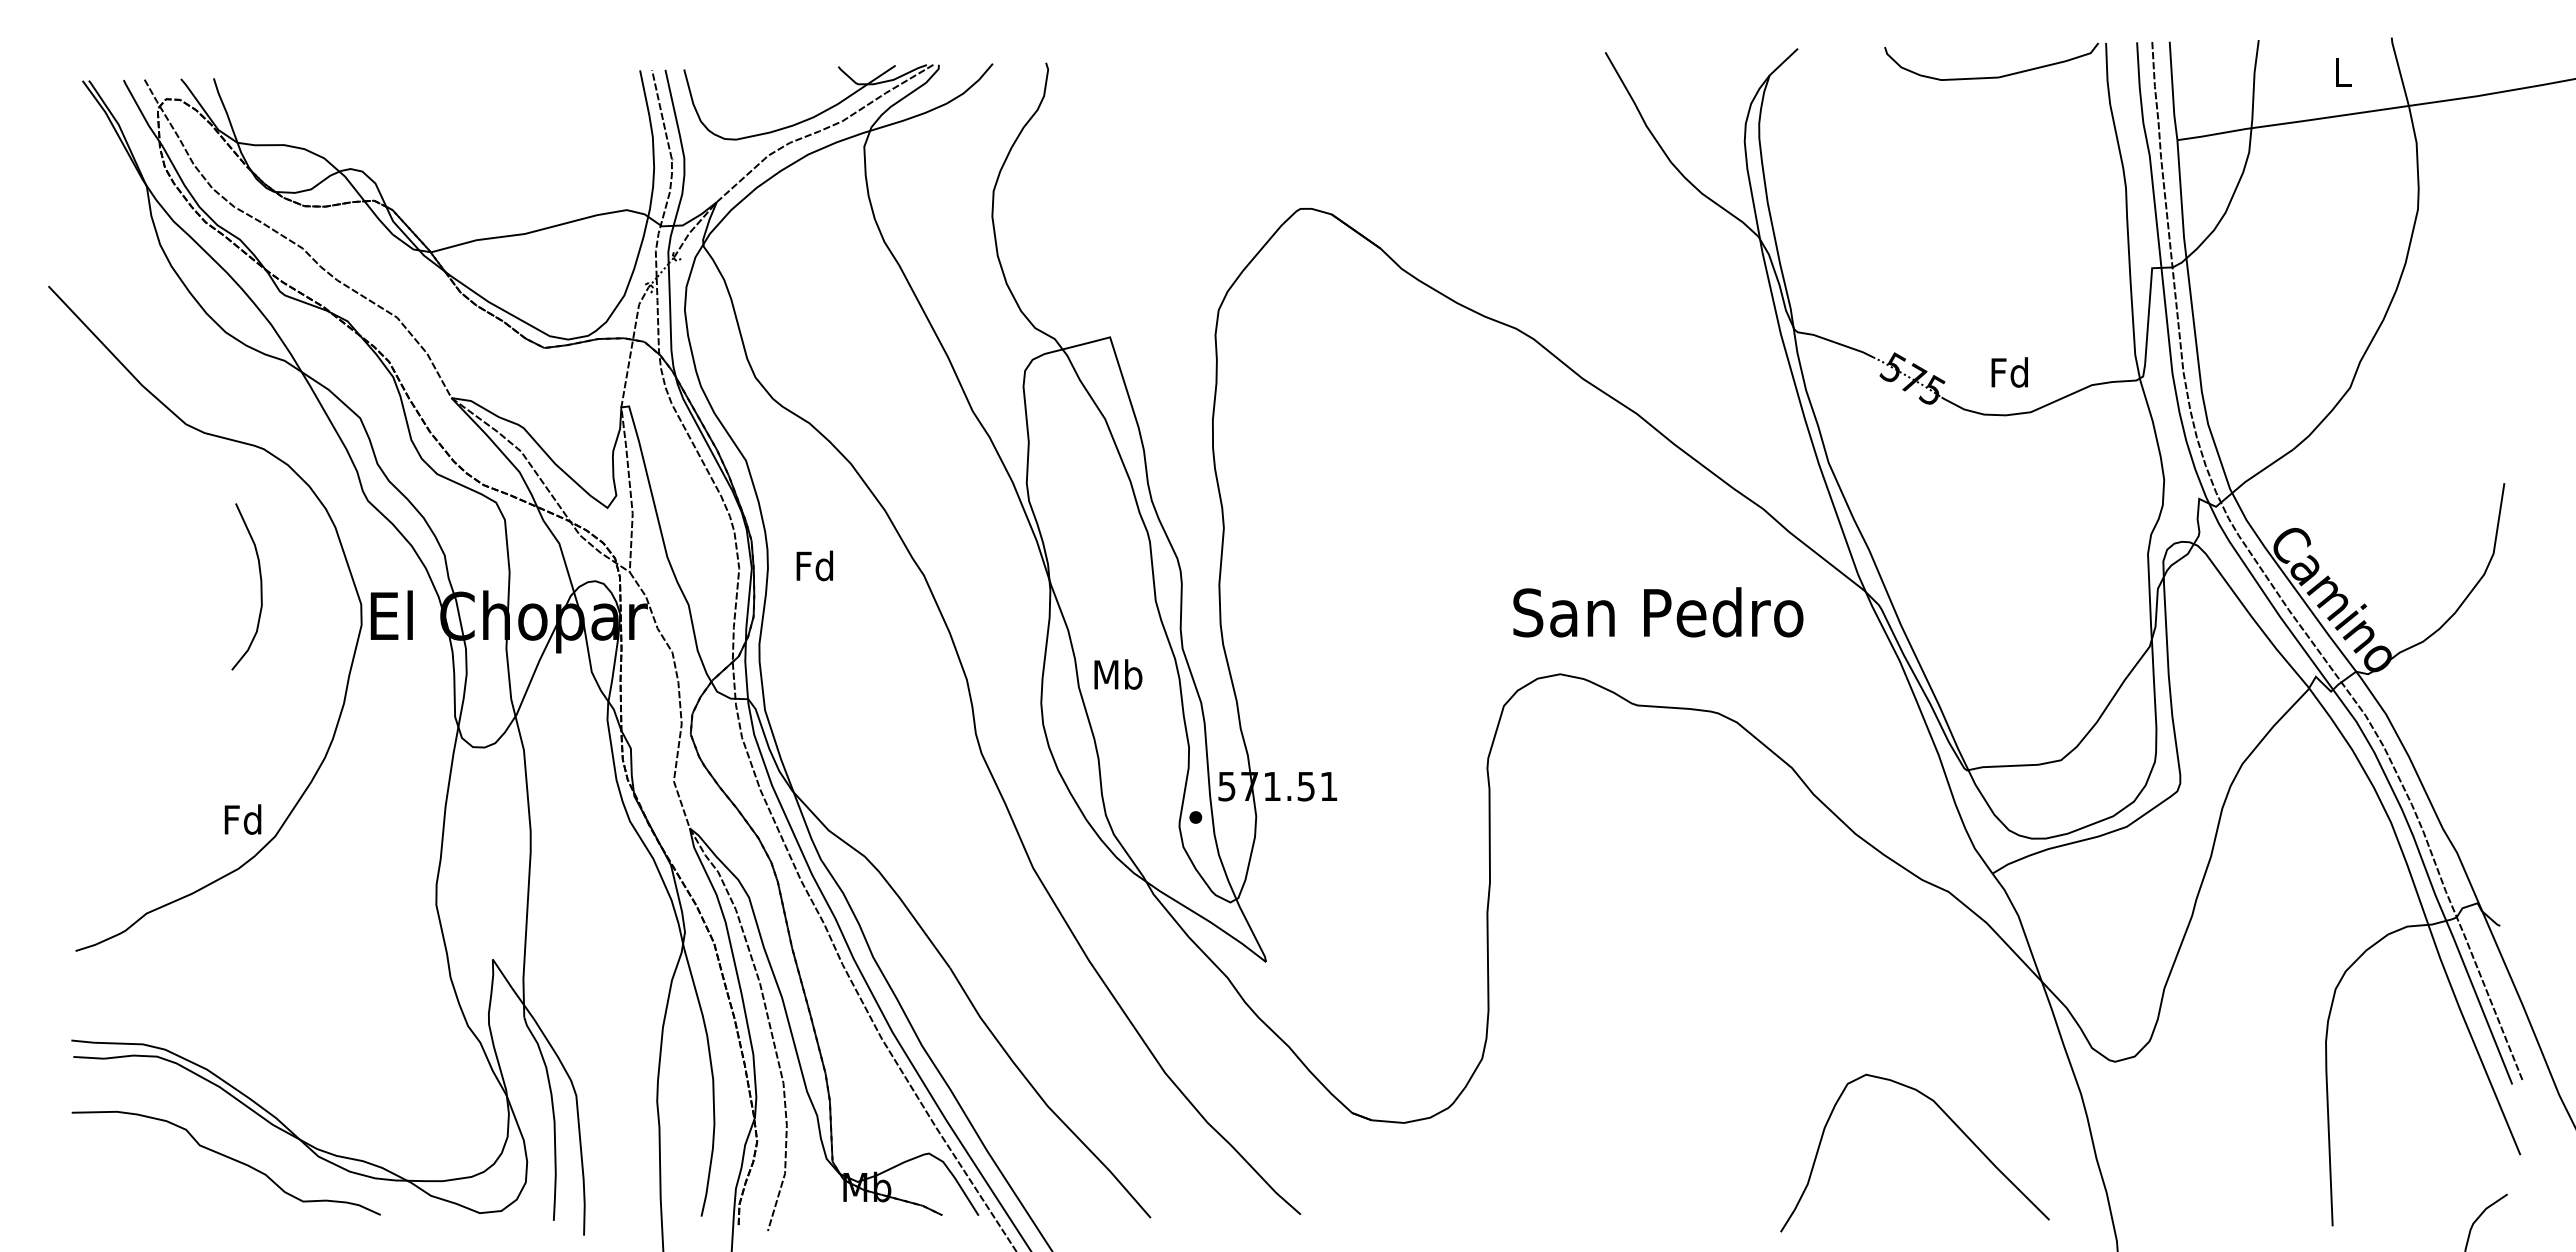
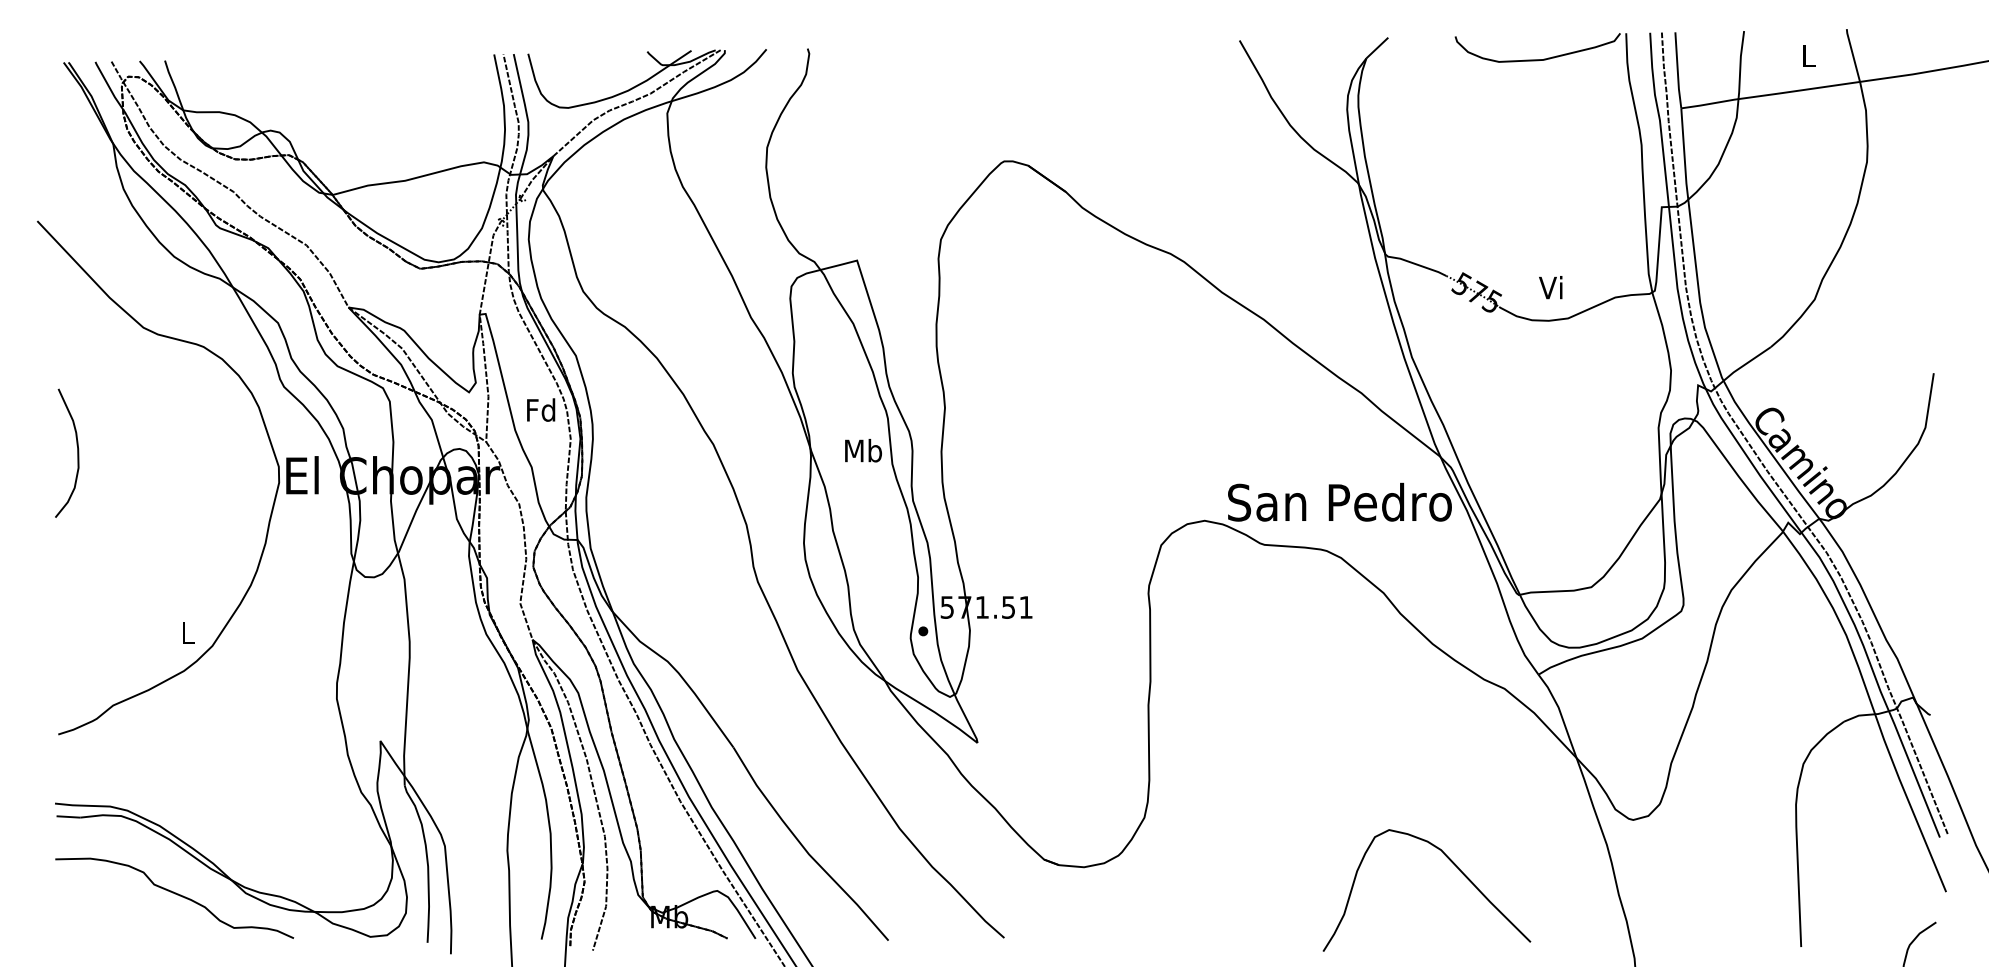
text: (2009, 372) -> (1551, 287), Fd -> Vi
text: (814, 565) -> (540, 409), moved
curve: (260, 586) -> (77, 452), moved
text: (1658, 612) -> (1340, 502), moved
text: (1118, 674) -> (863, 450), moved
text: (242, 819) -> (187, 632), Fd -> L
curve: (1948, 1118) -> (1452, 863), moved

